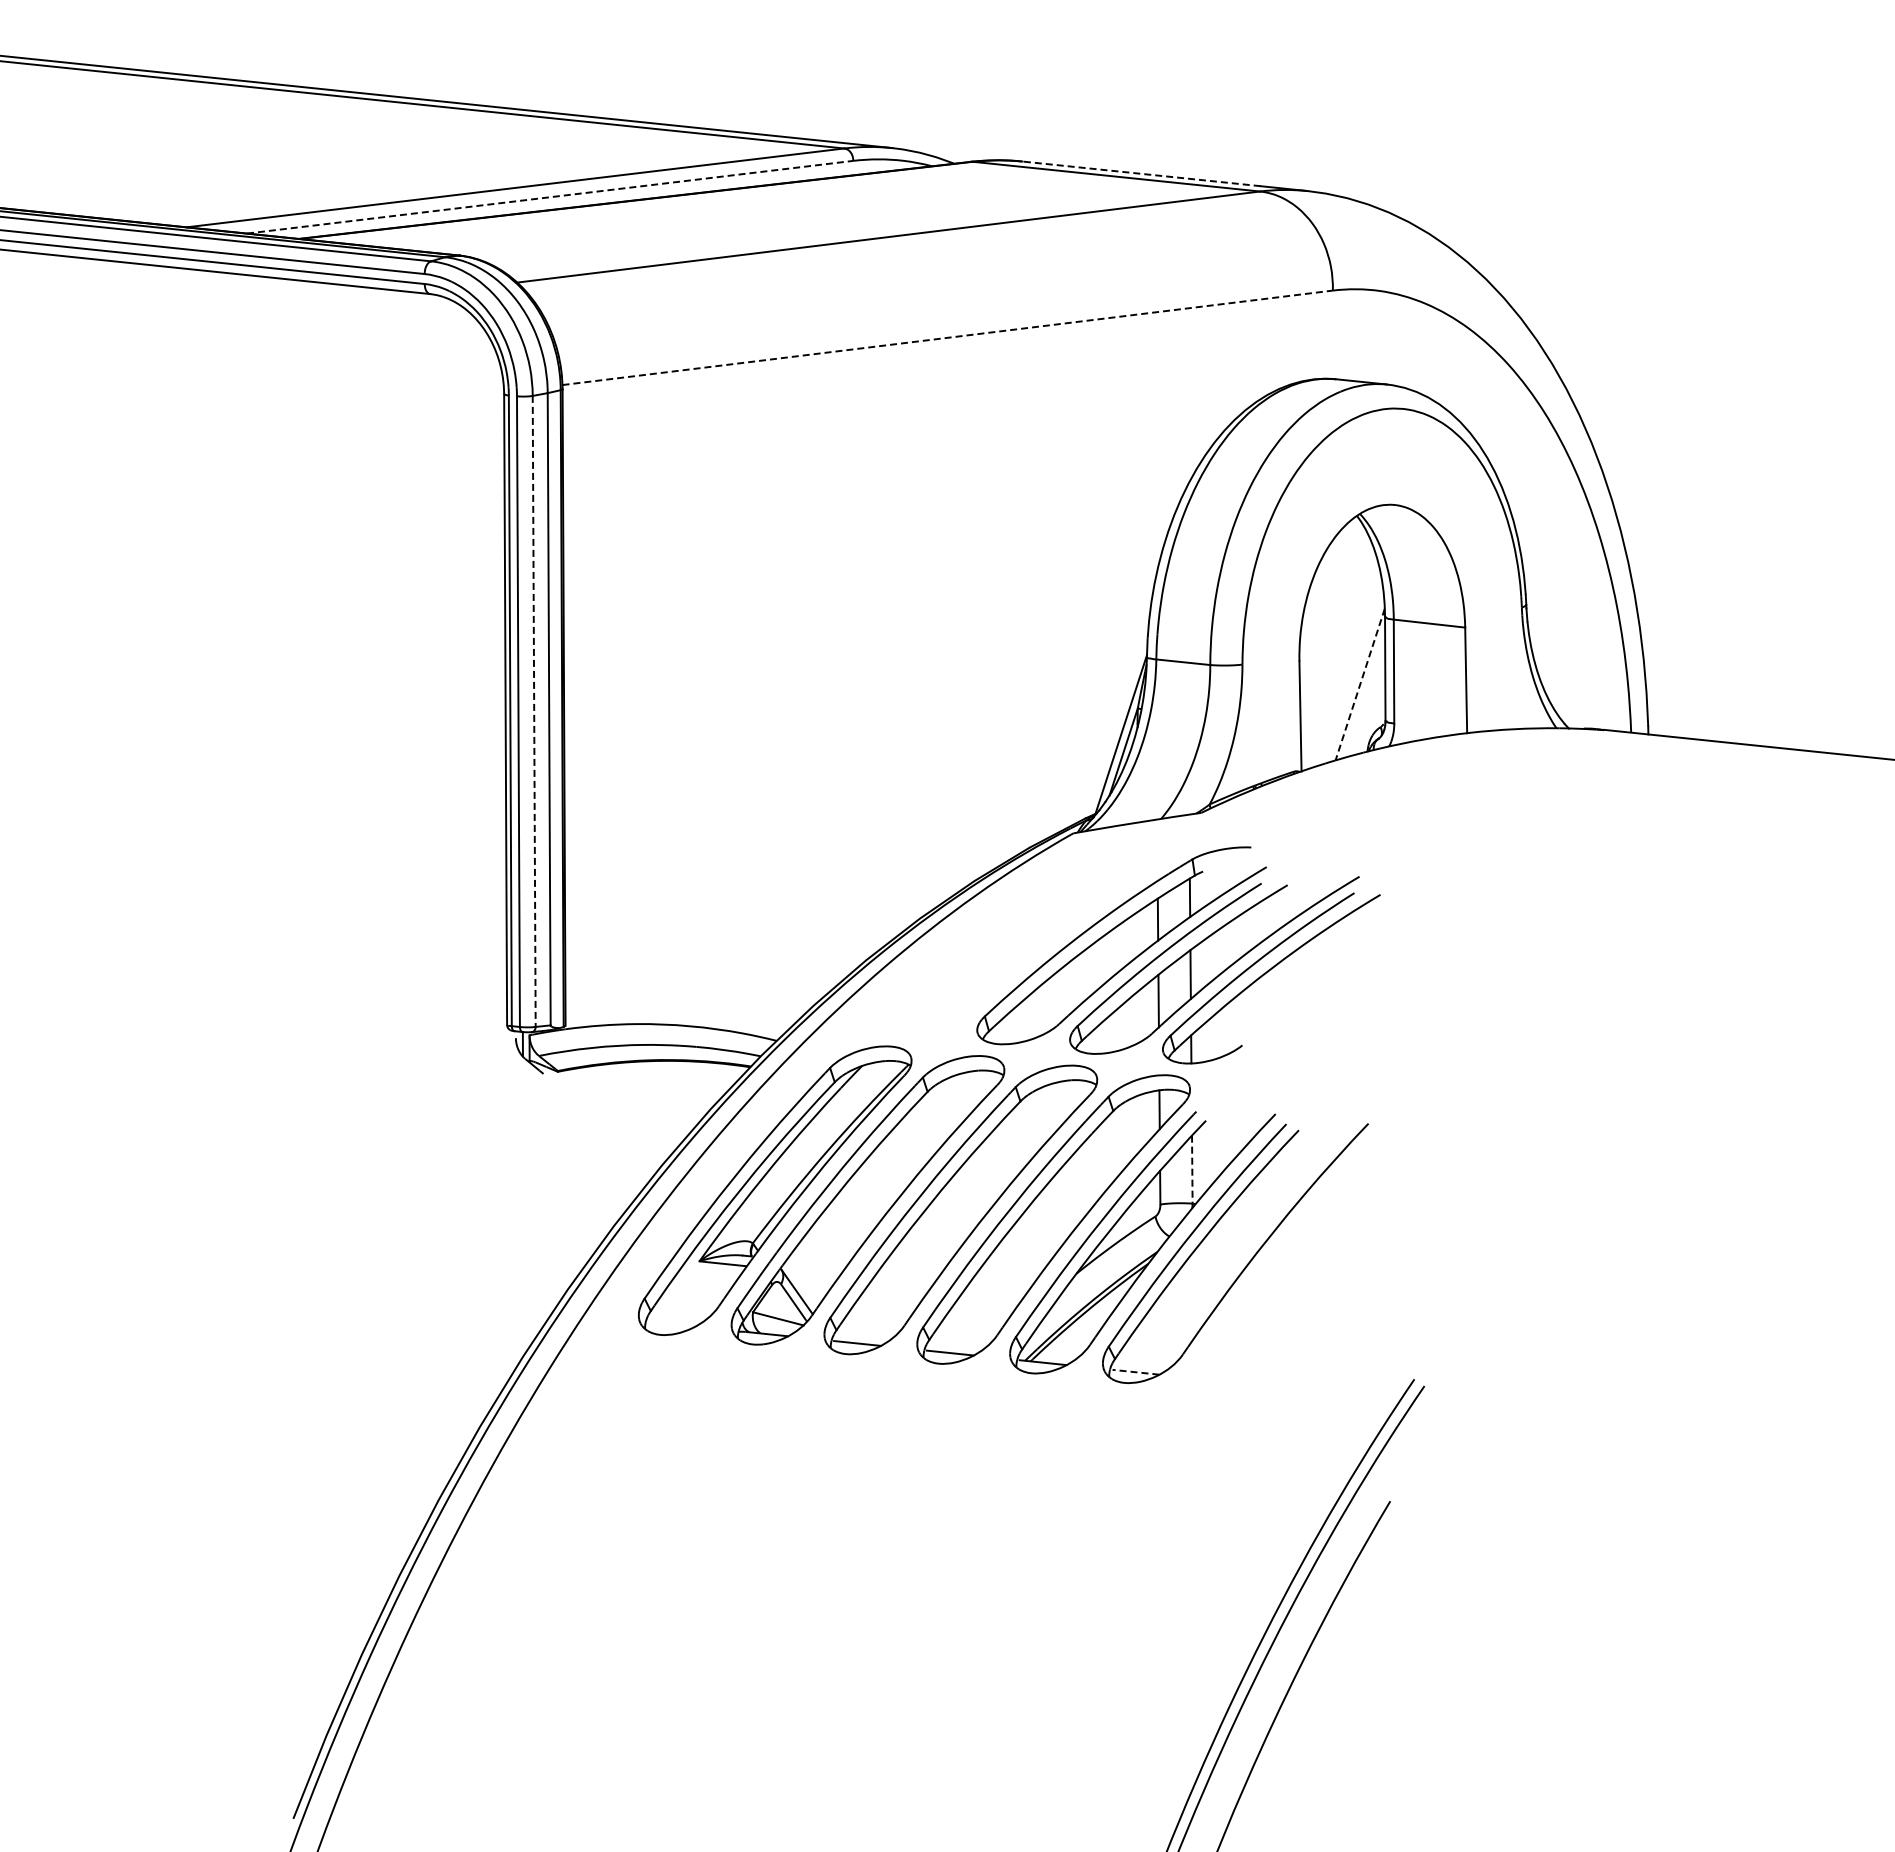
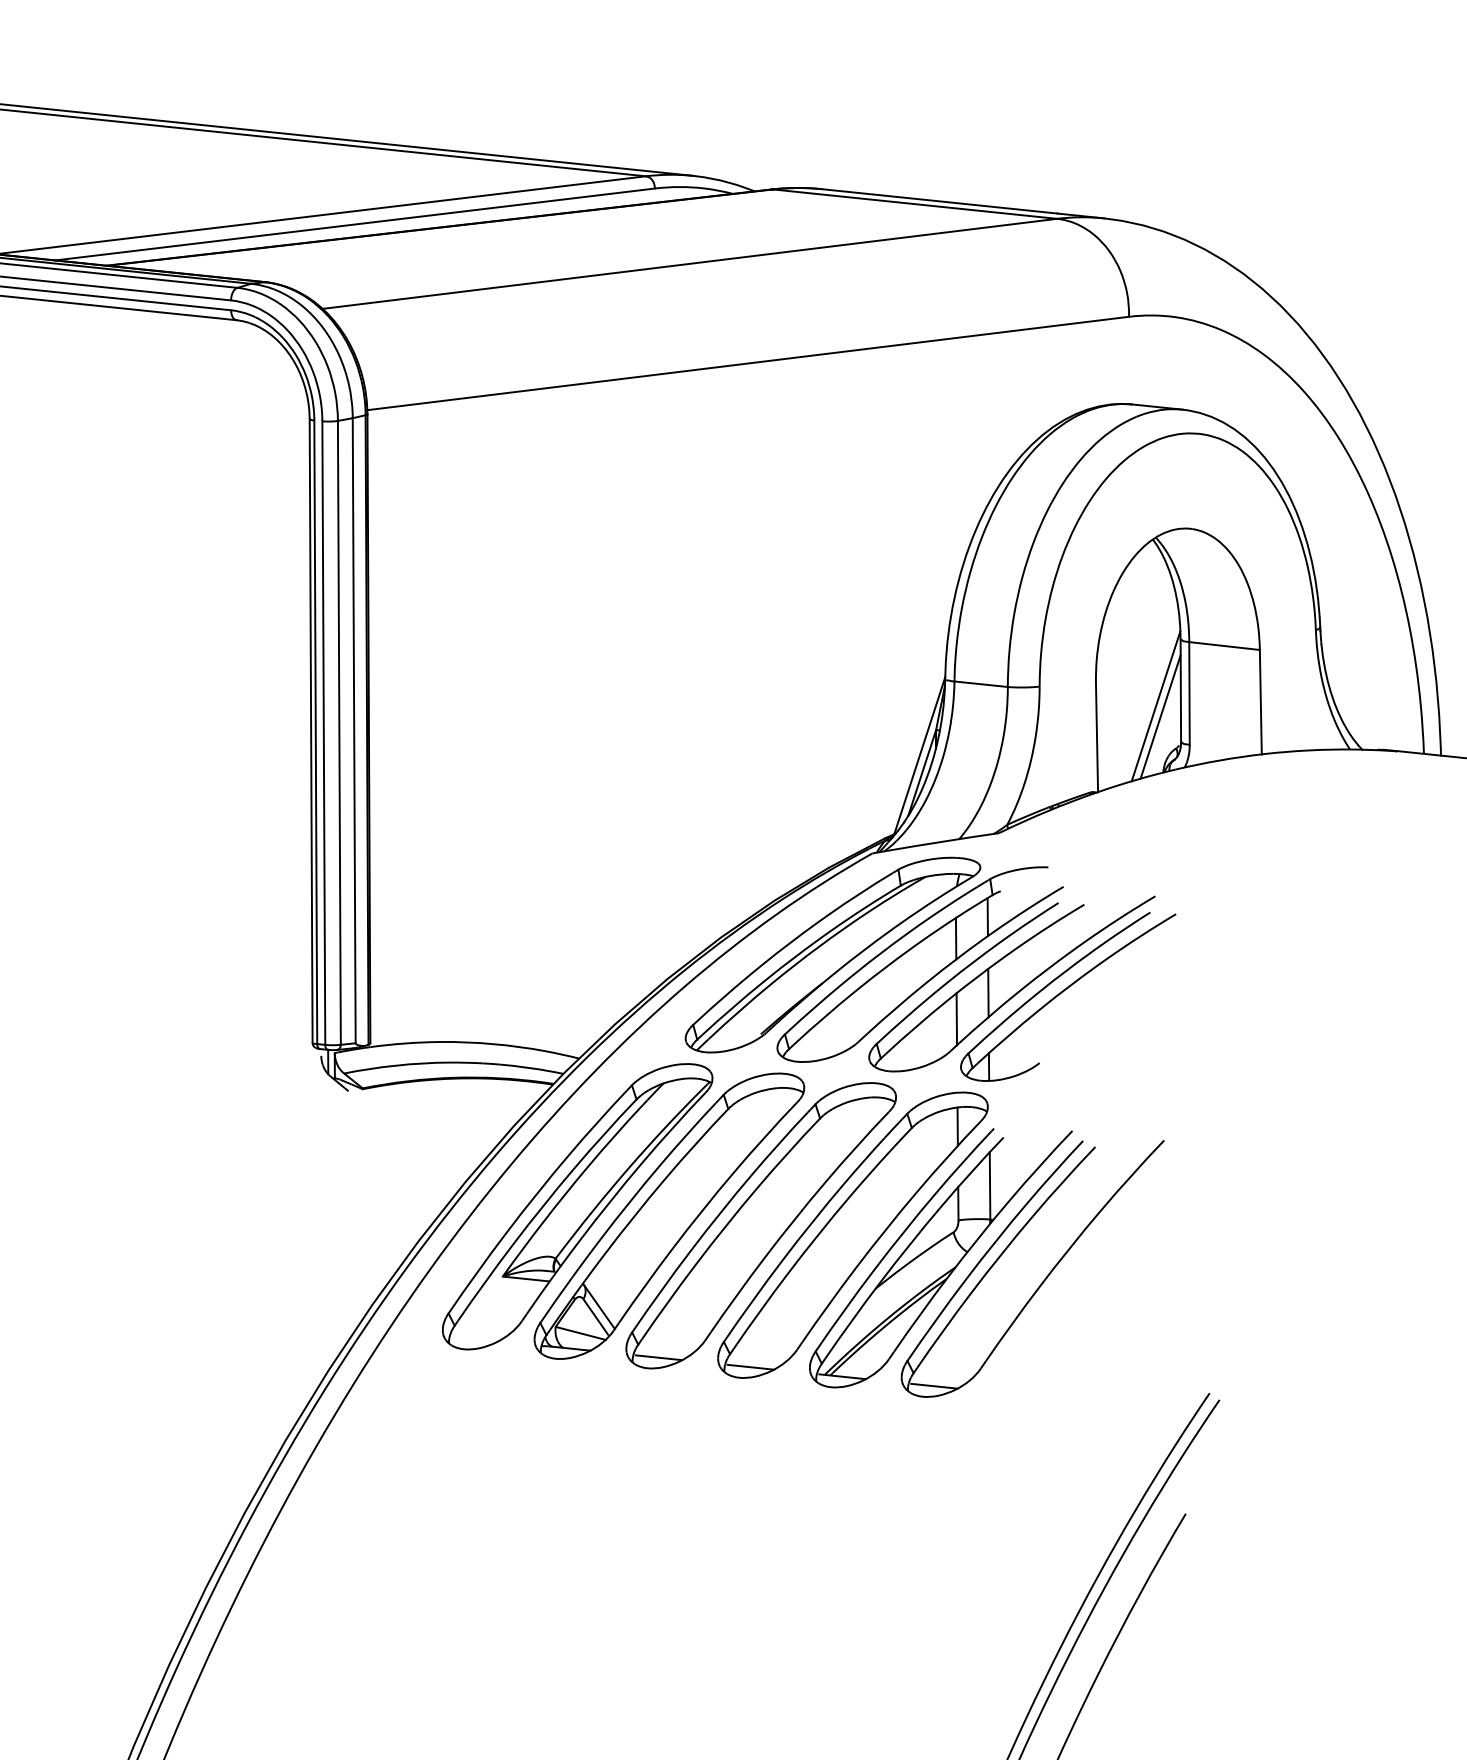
line: (1140, 173) -> (938, 201), dashed -> solid
line: (550, 197) -> (355, 224), dashed -> solid
line: (948, 337) -> (749, 363), dashed -> solid
line: (1360, 684) -> (1156, 706), dashed -> solid
line: (1364, 695) -> (1160, 717), added
line: (534, 711) -> (339, 732), dashed -> solid
part: (1033, 935) -> (833, 954), added
line: (1192, 1169) -> (990, 1185), dashed -> solid
line: (1135, 1372) -> (933, 1386), dashed -> solid

